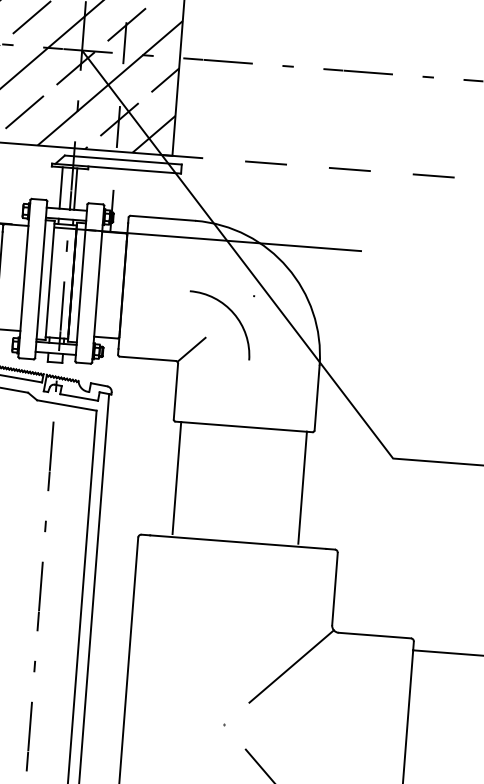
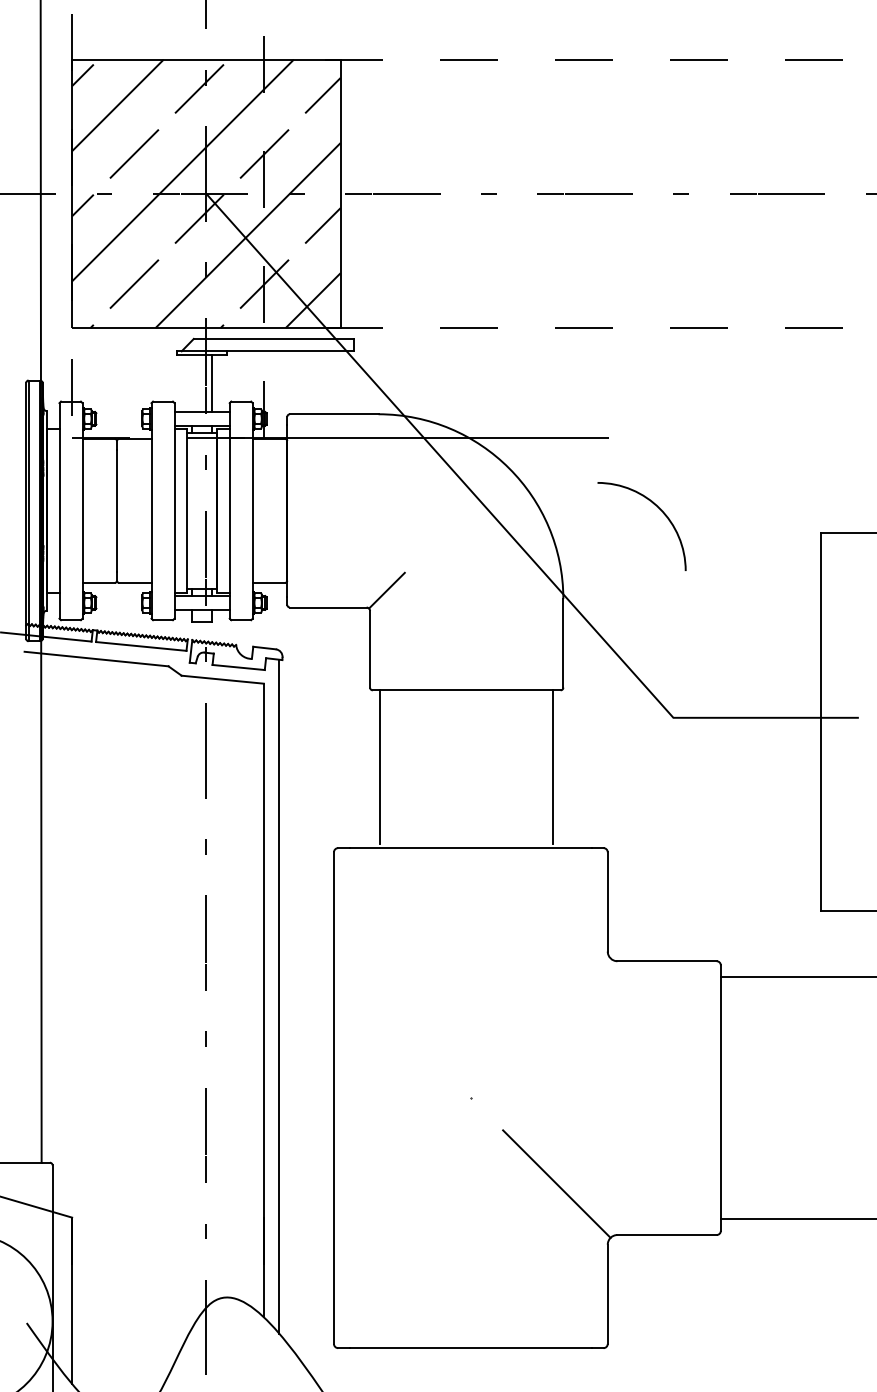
line: (61, 187) -> (192, 383), removed
arc: (230, 310) -> (654, 505), moved
line: (291, 666) -> (556, 1011), removed

